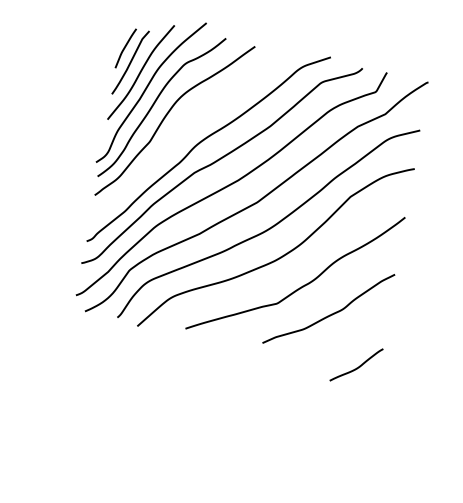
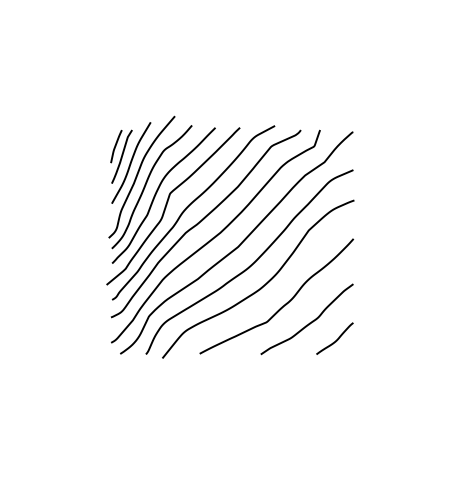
curve: (177, 134) -> (167, 205), added
curve: (358, 366) -> (336, 339), moved

